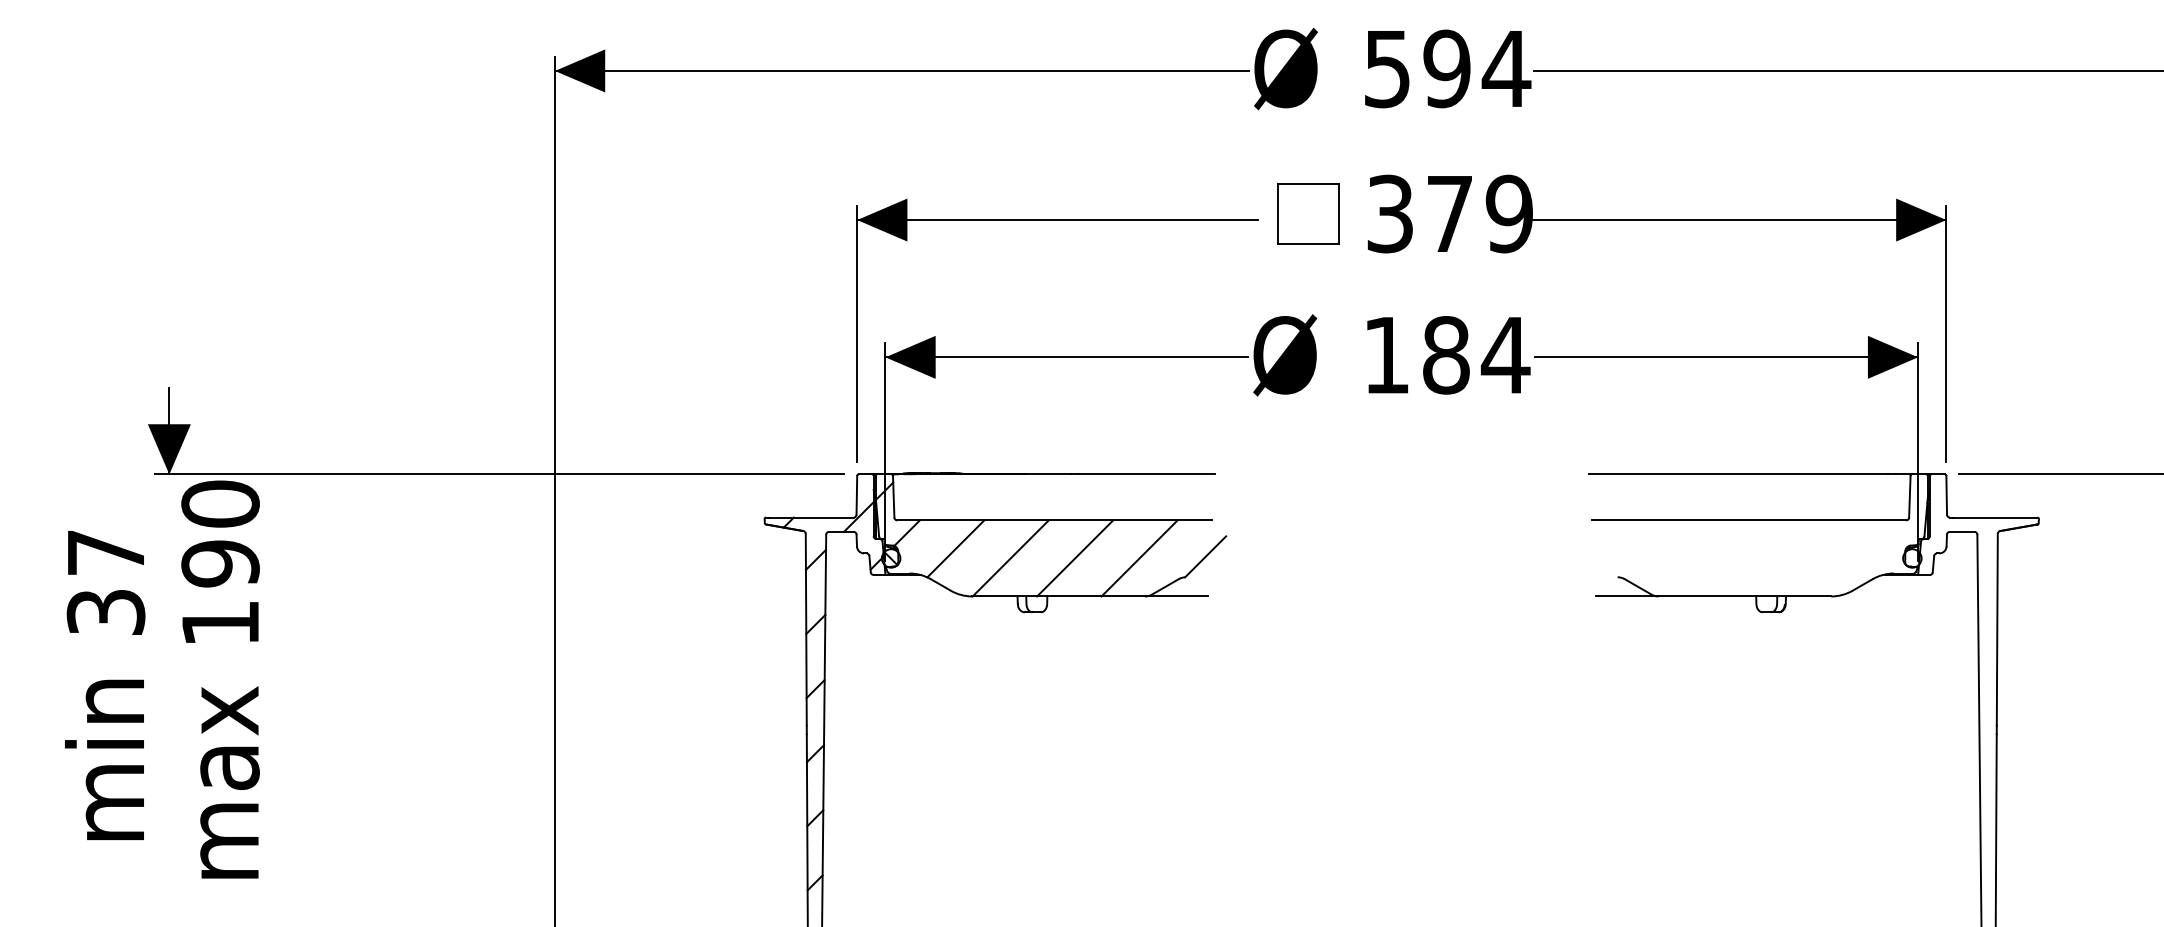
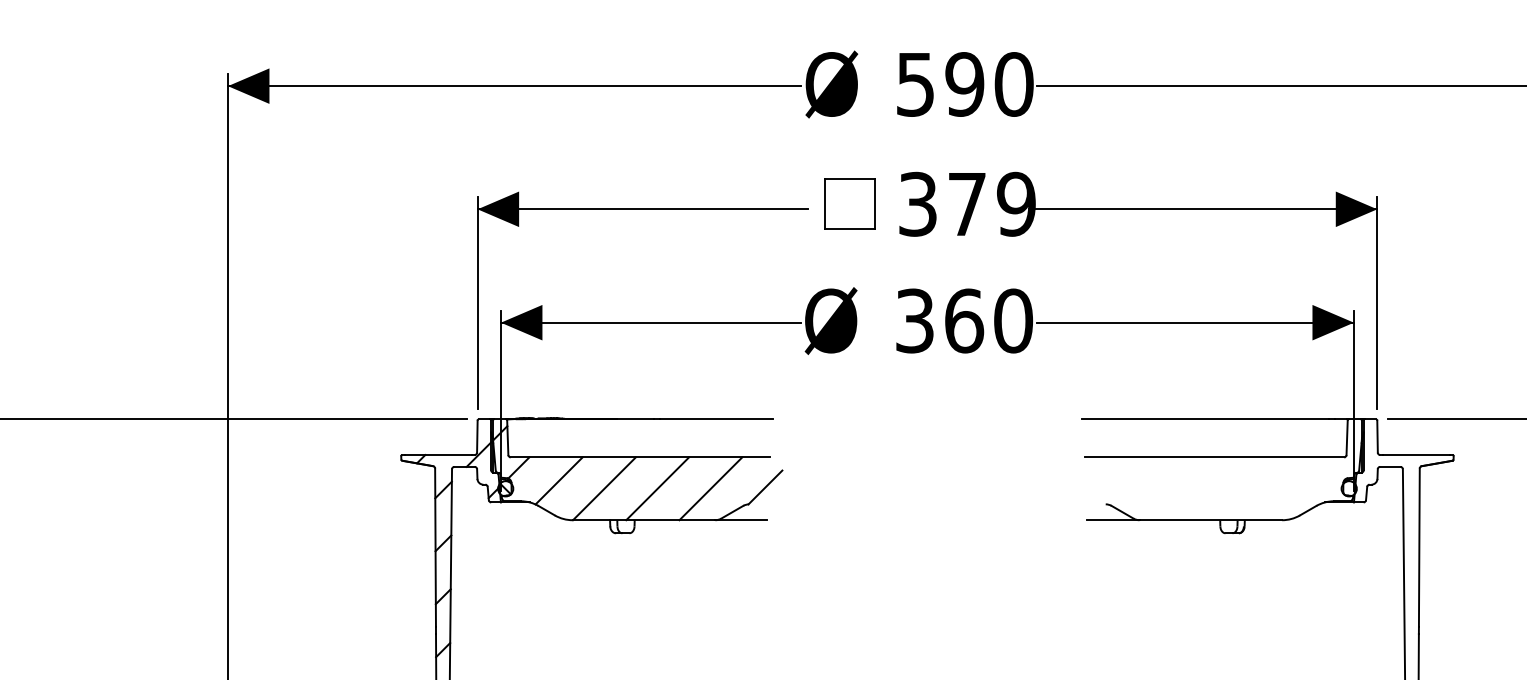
text: (1506, 68) -> (1013, 84), 594 -> 590
text: (1447, 355) -> (965, 321), 184 -> 360

